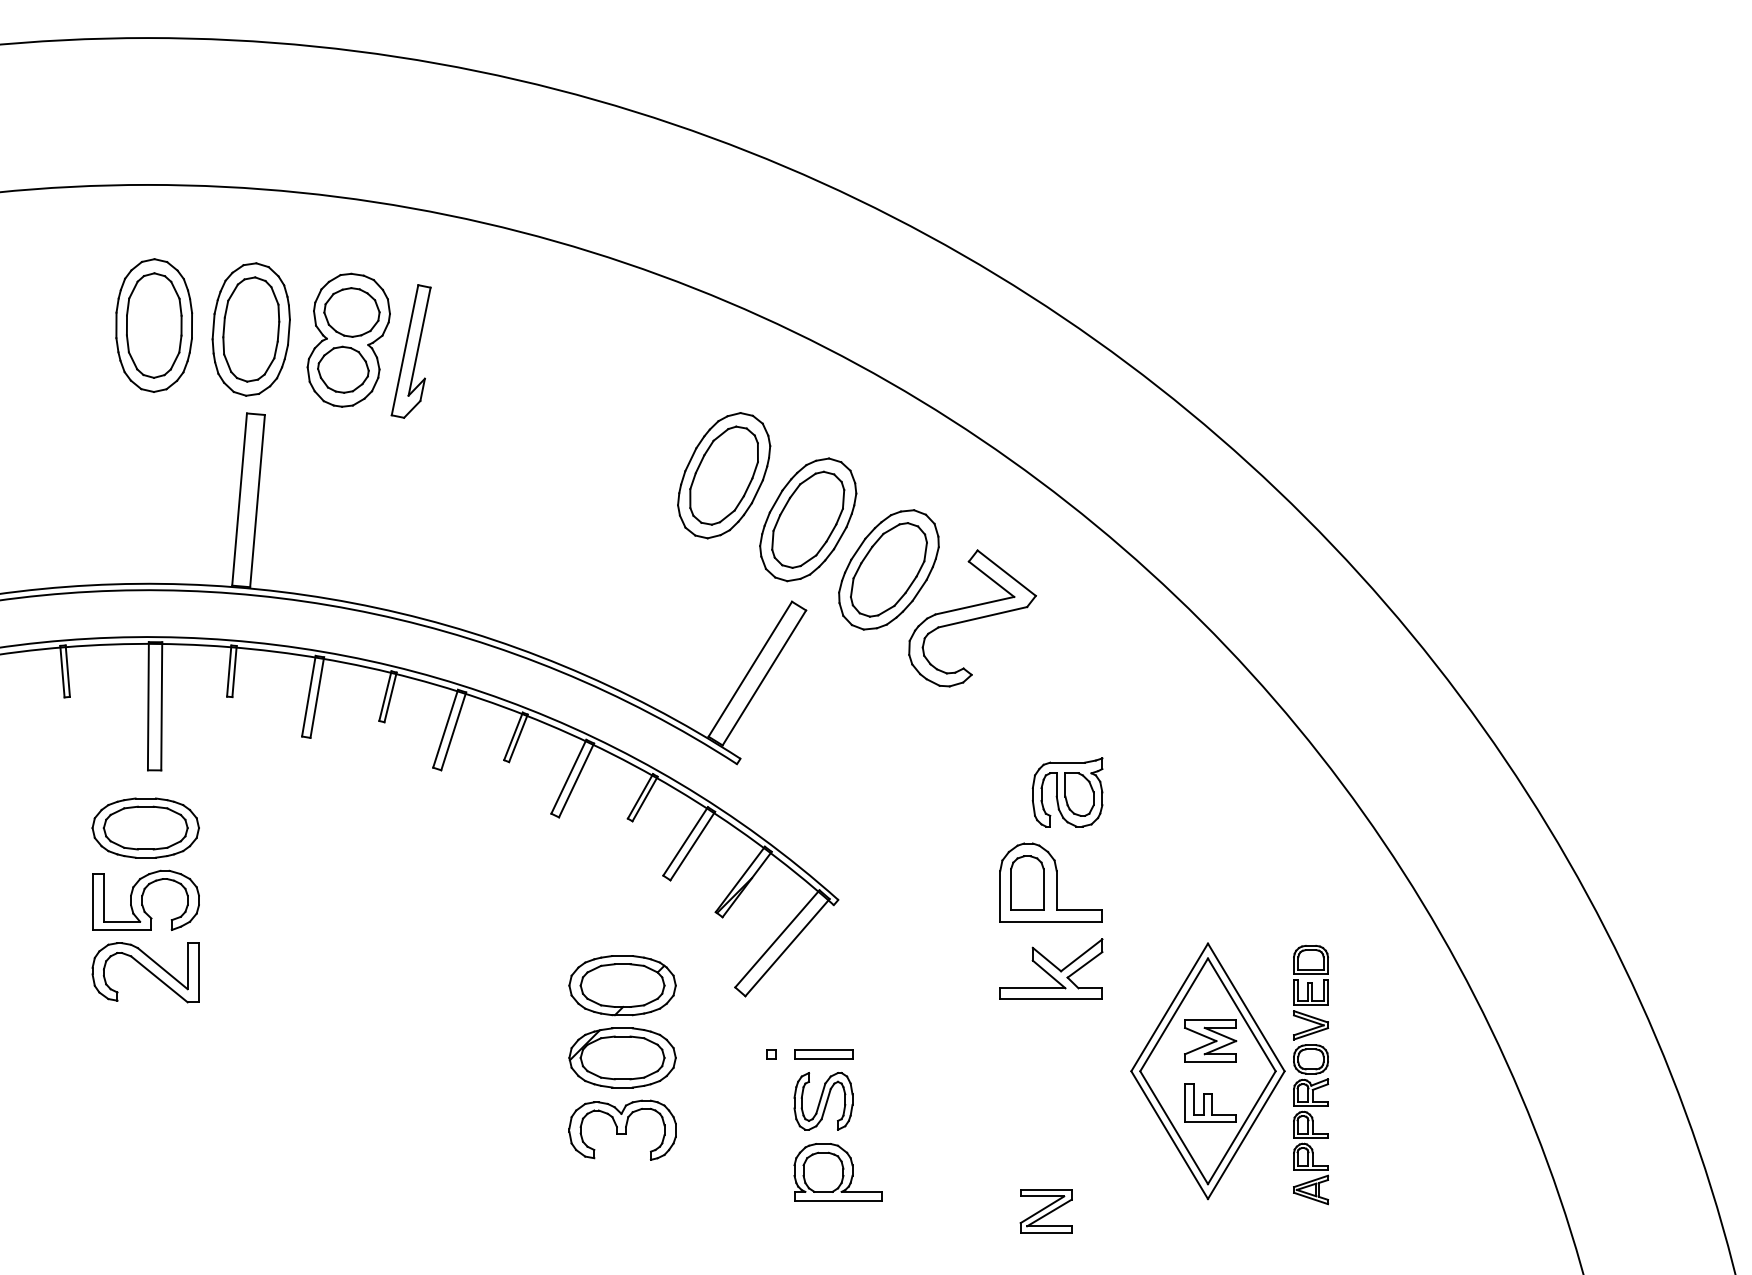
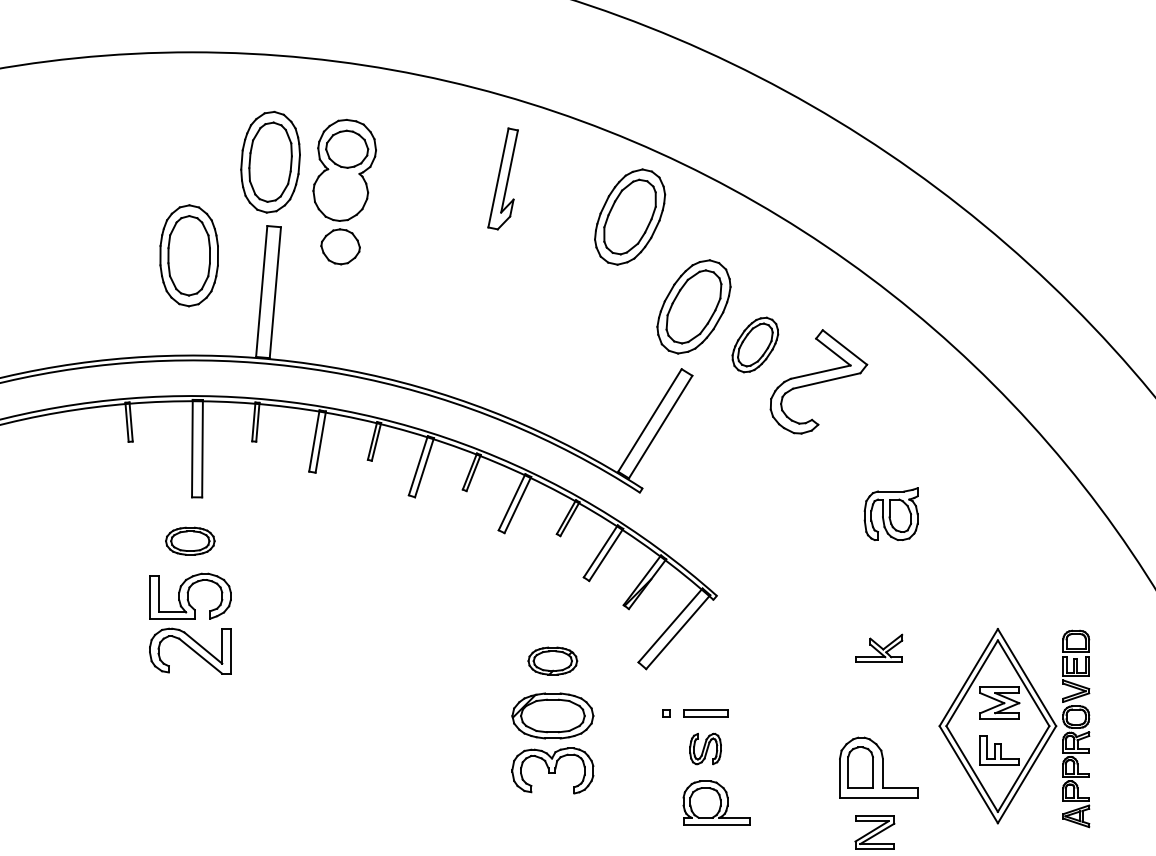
part: (154, 325) -> (189, 255), moved
part: (410, 351) -> (502, 178), moved
part: (343, 369) -> (340, 246), moved
part: (724, 475) -> (630, 216), moved
part: (888, 569) -> (755, 344), size x0.6
part: (145, 827) -> (190, 540), size x0.6
part: (1050, 882) -> (878, 767), moved
part: (1051, 968) -> (878, 647), size x0.6
part: (622, 985) -> (552, 660), size x0.6
part: (823, 1101) -> (705, 749), size x0.7

